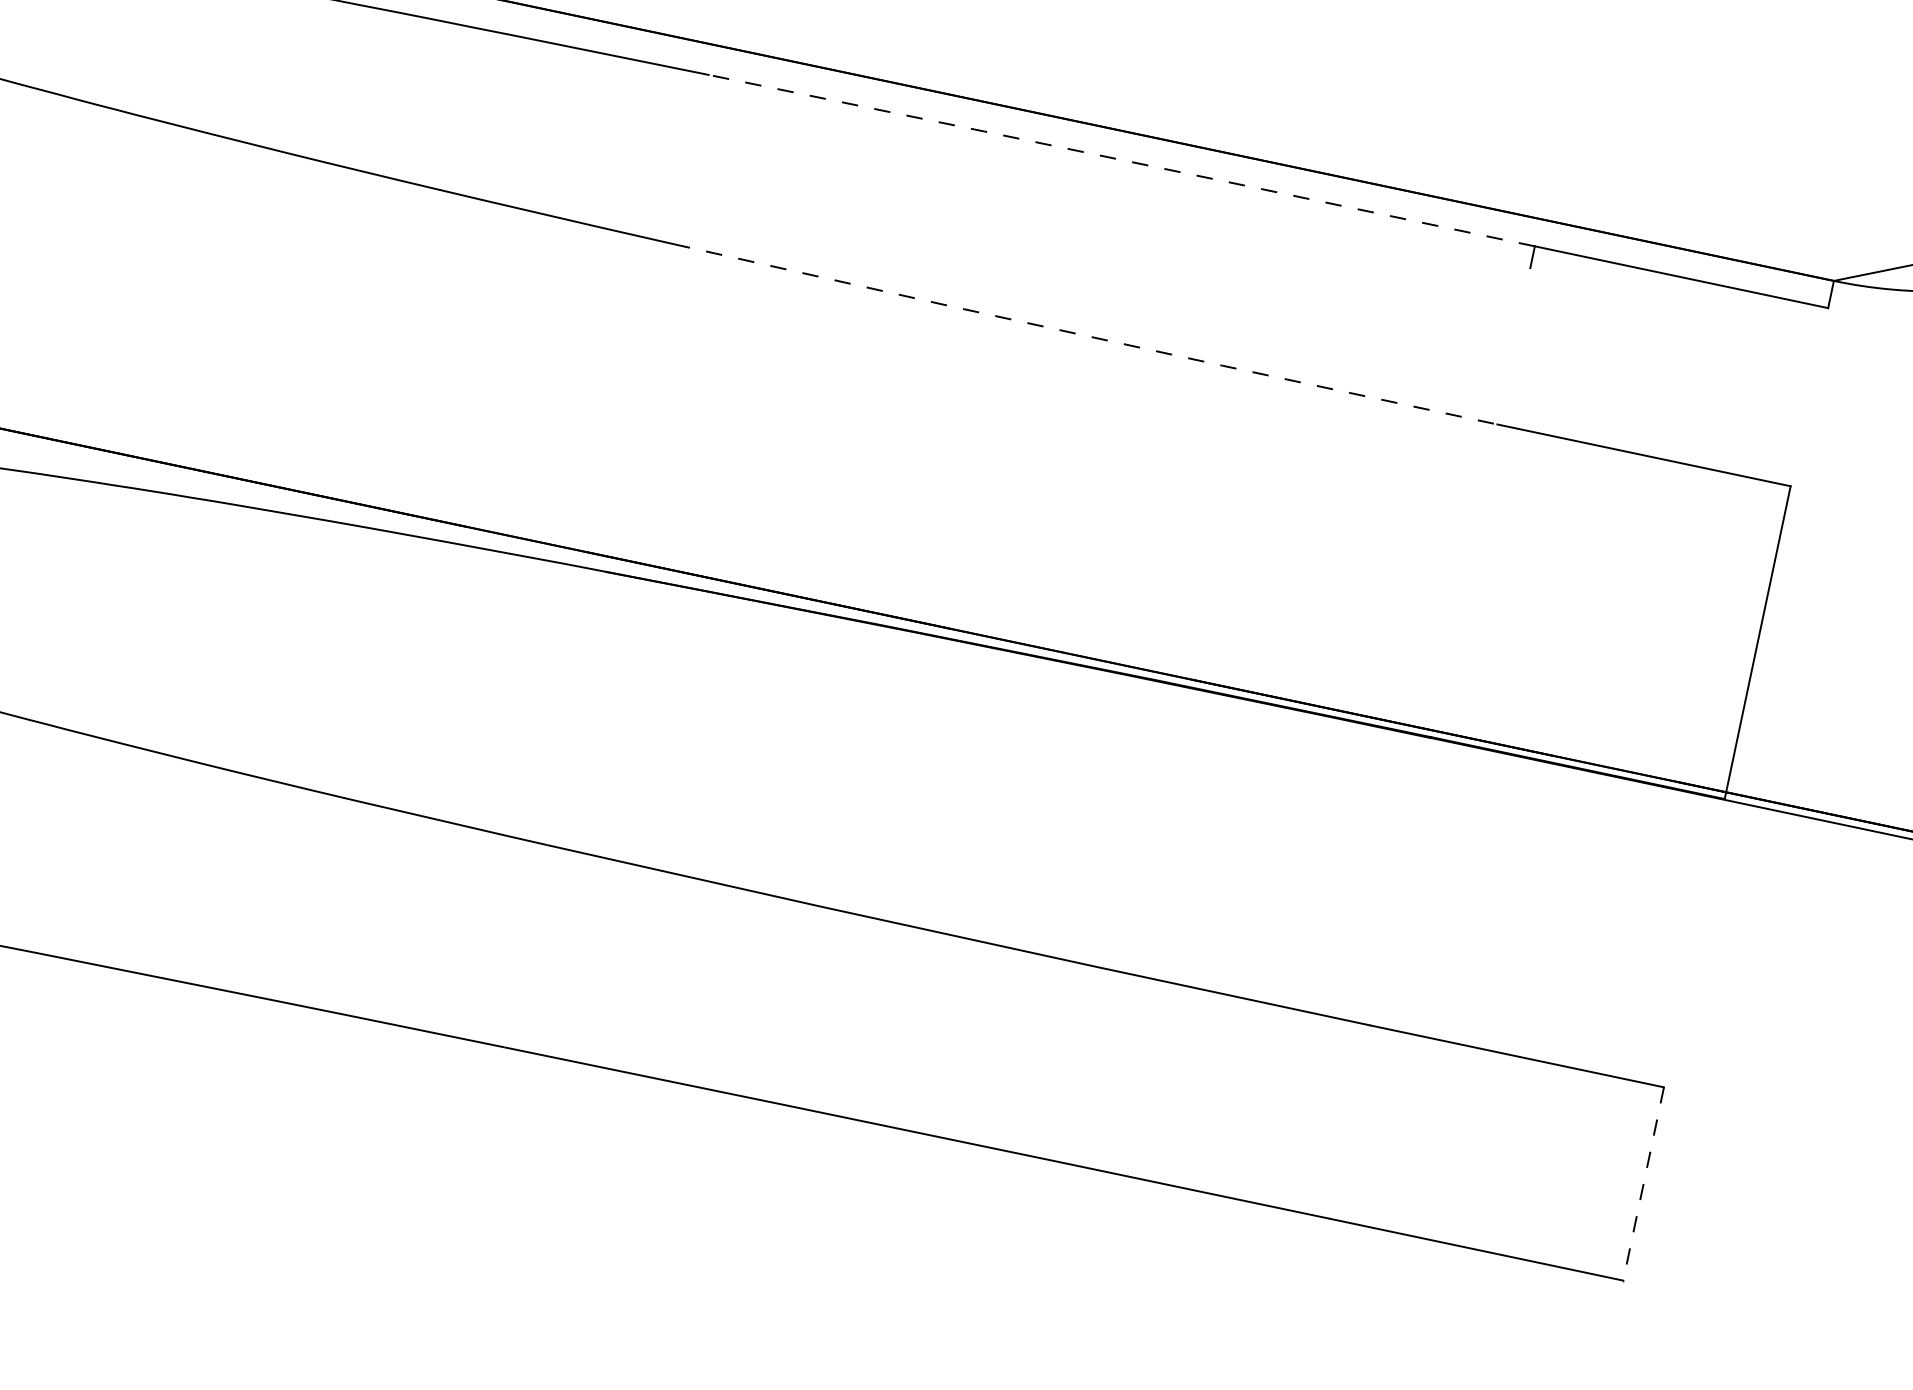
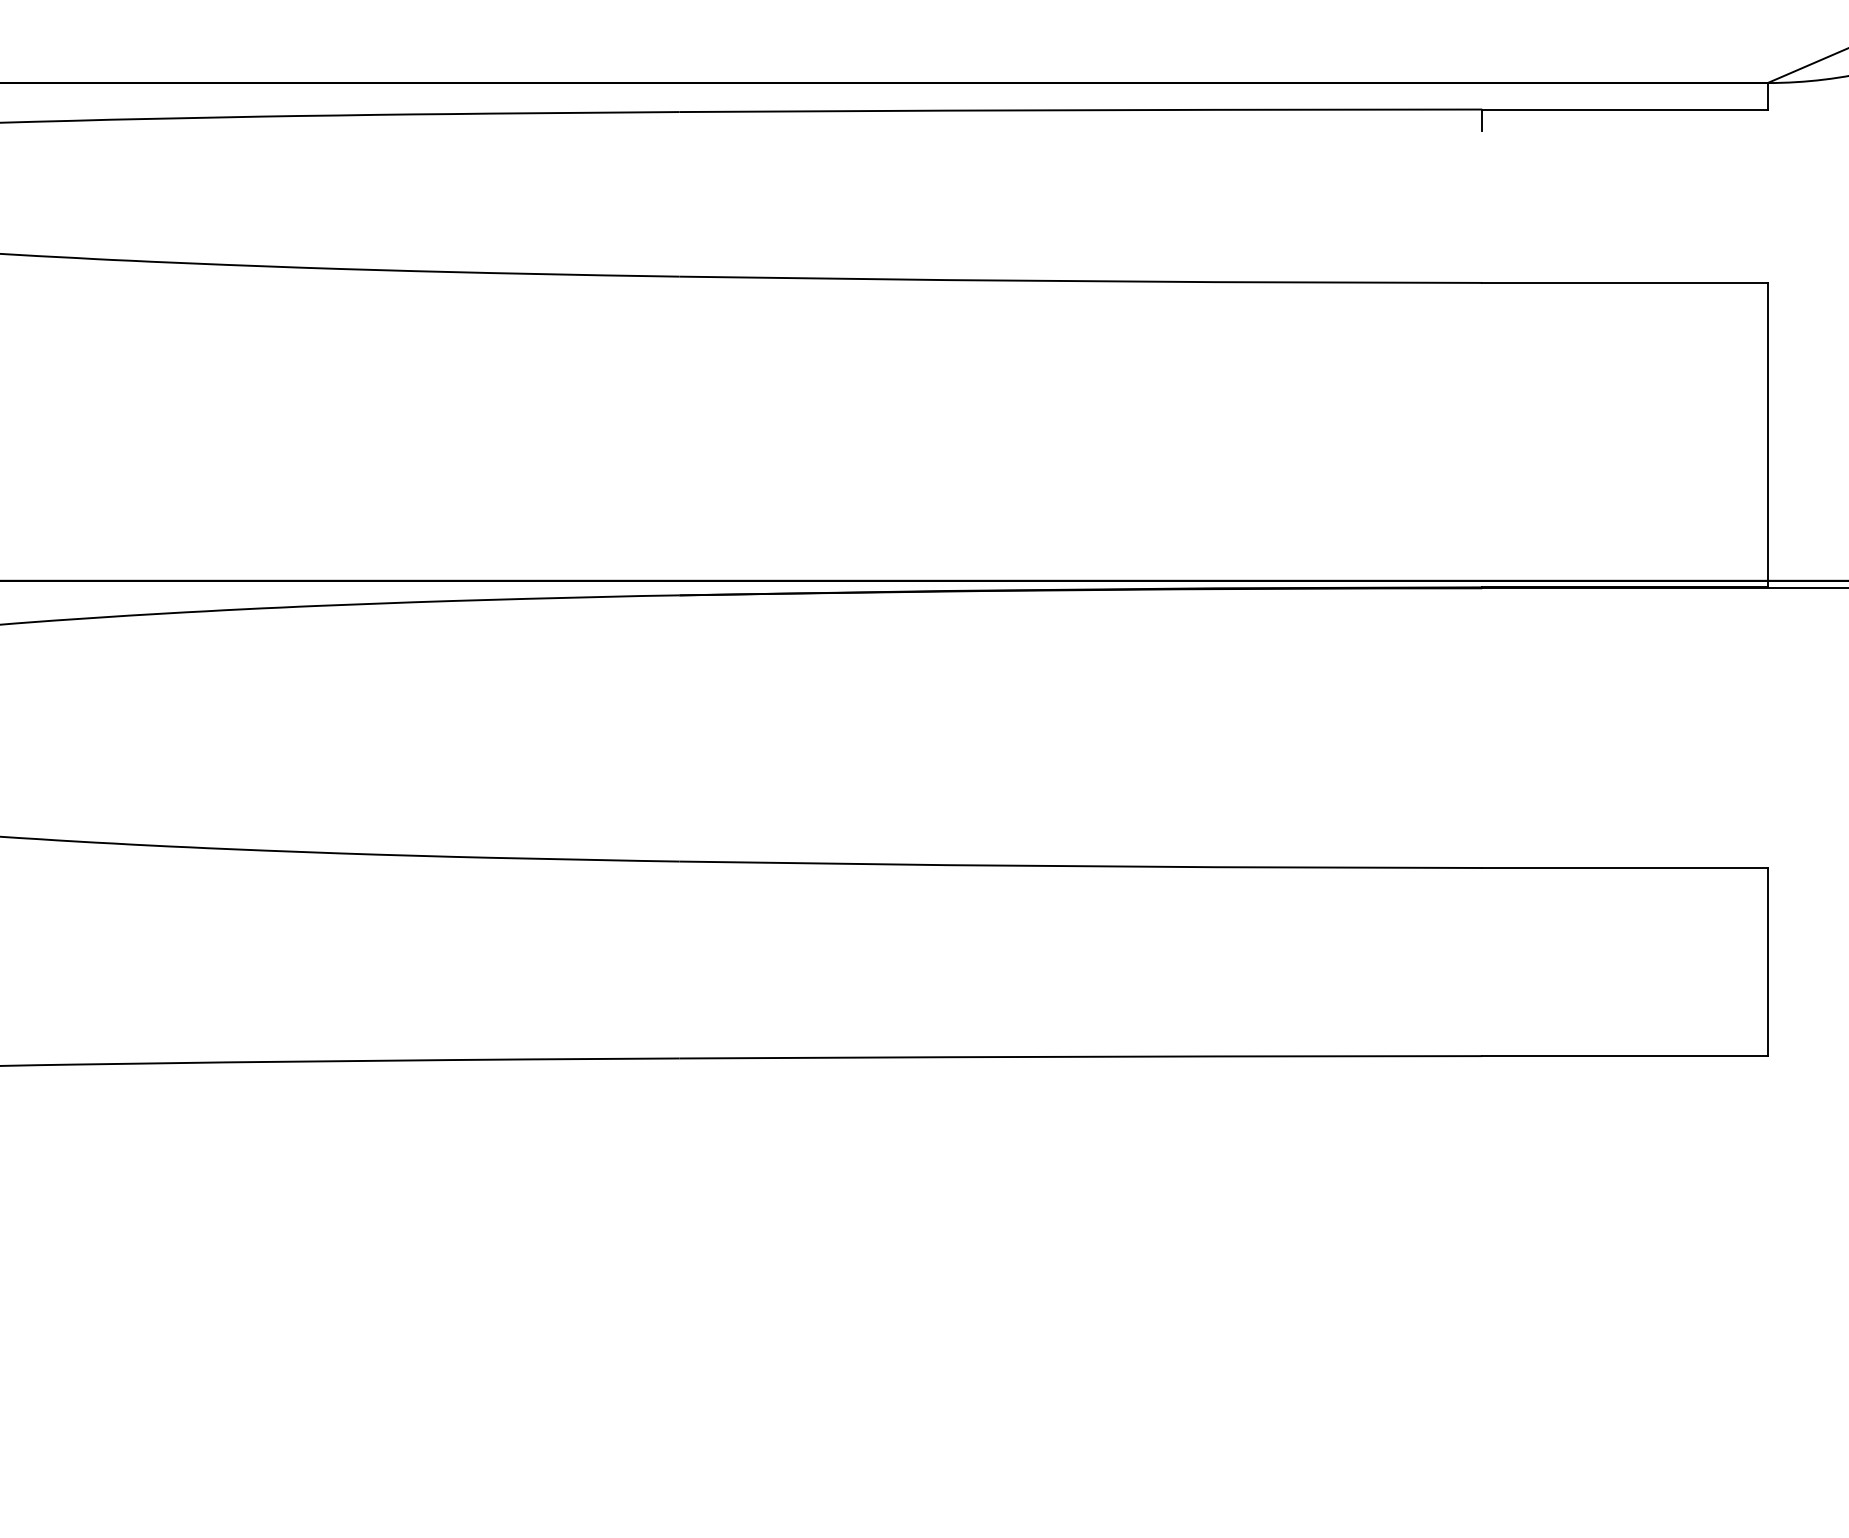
line: (1121, 160) -> (1080, 110), dashed -> solid
line: (1084, 336) -> (1080, 281), dashed -> solid
line: (1643, 1184) -> (1767, 962), dashed -> solid

